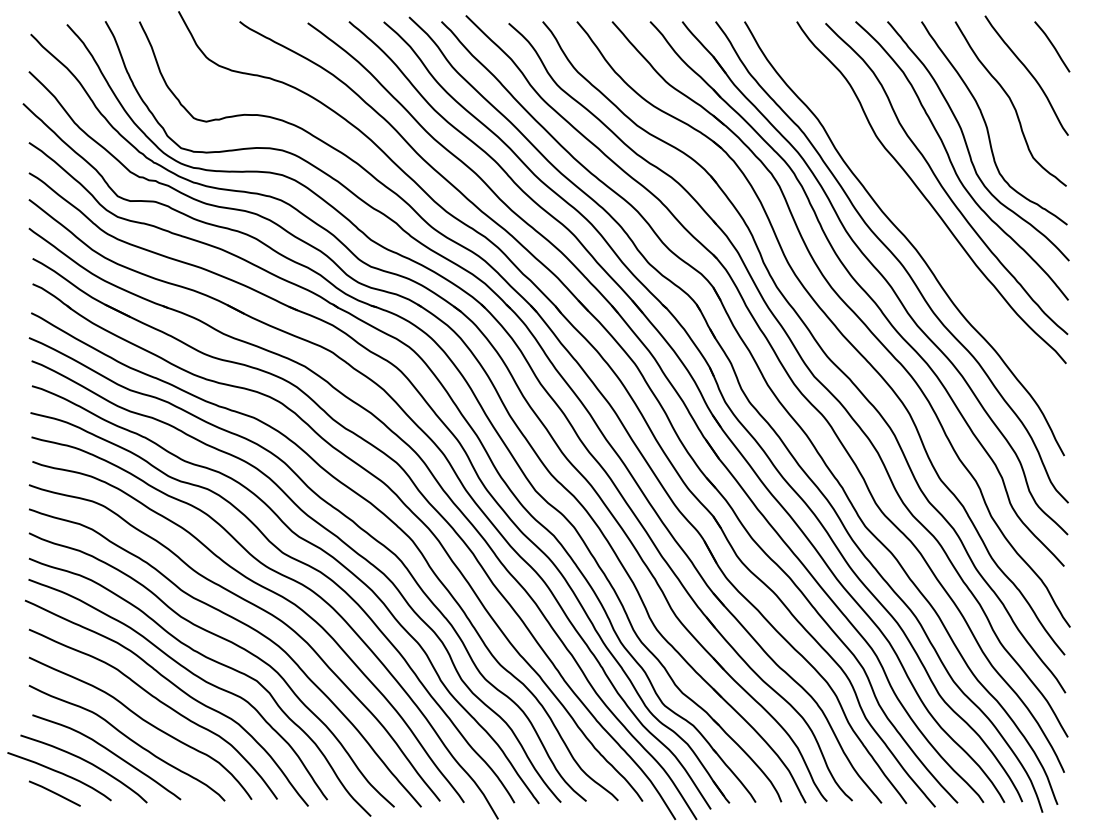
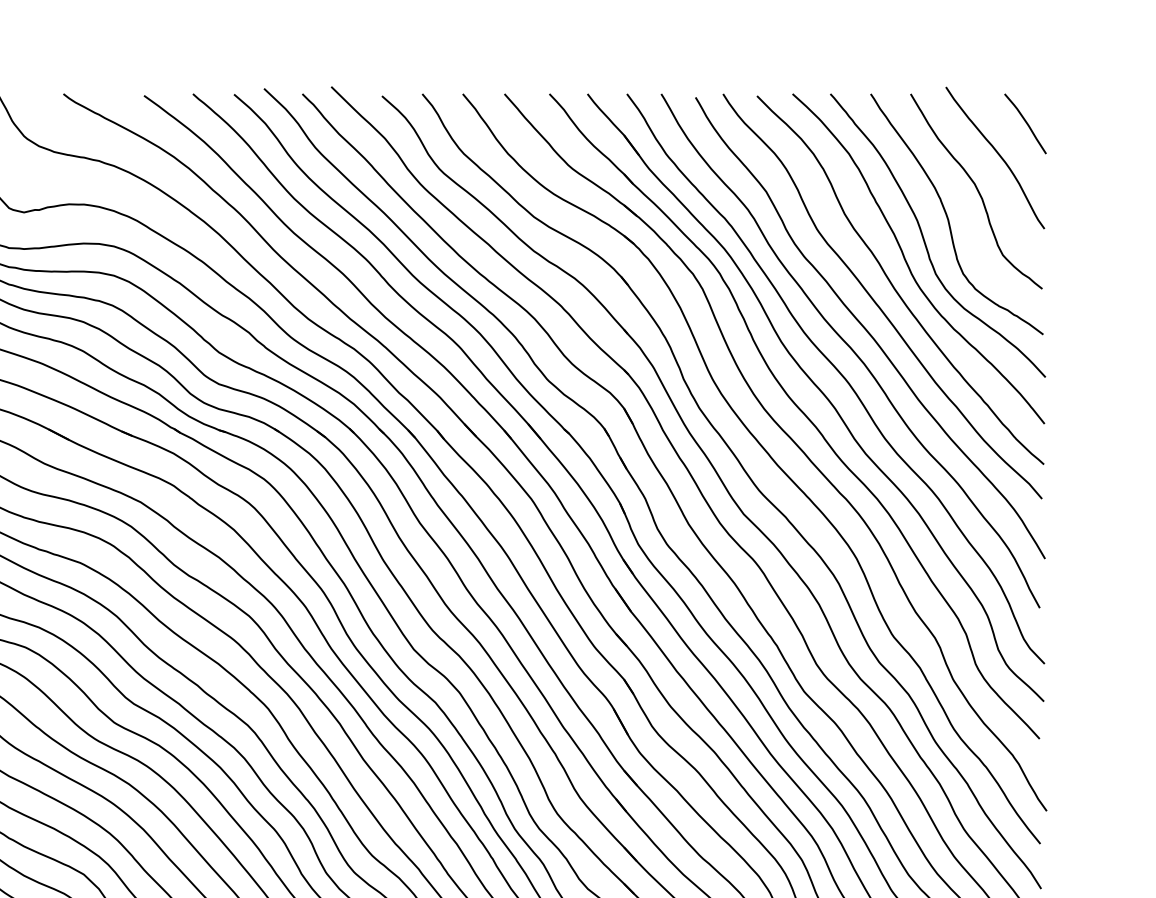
curve: (919, 221) -> (868, 330), added

